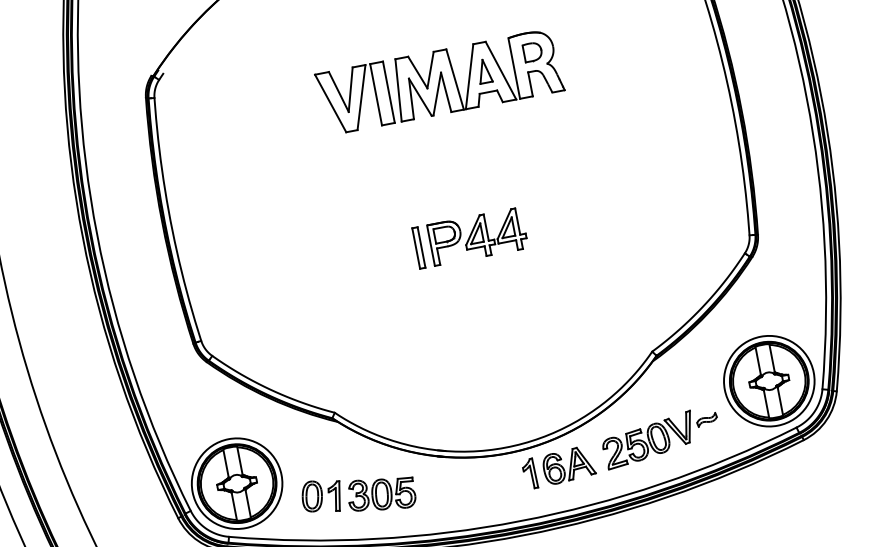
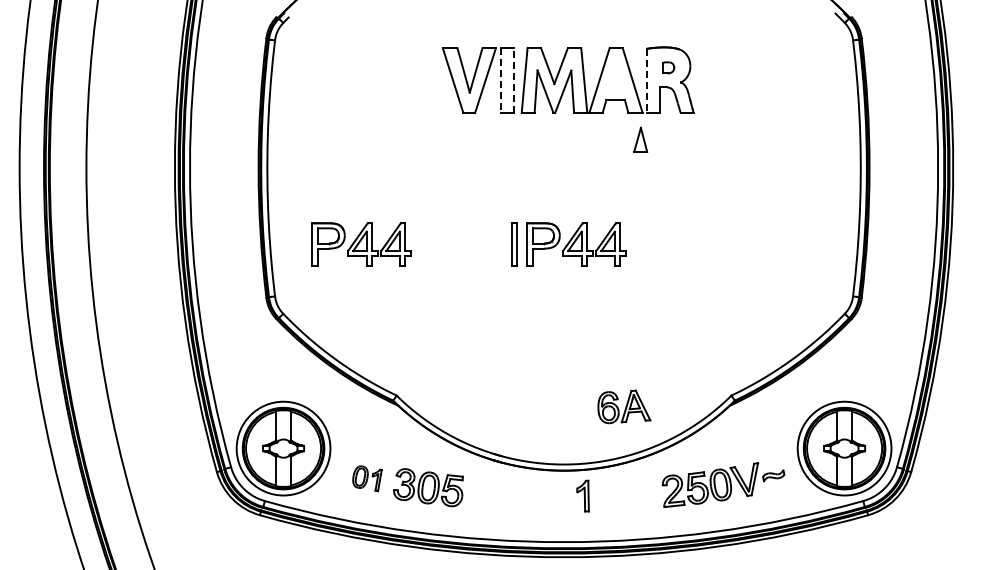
part: (532, 51) -> (668, 67), size x0.6
line: (514, 68) -> (646, 80), solid -> dashed
part: (484, 71) -> (640, 139), moved
line: (388, 91) -> (514, 79), solid -> dashed
line: (375, 94) -> (500, 80), solid -> dashed
part: (273, 275) -> (361, 244), added
part: (568, 464) -> (624, 406), moved
part: (322, 496) -> (367, 478), size x0.7

